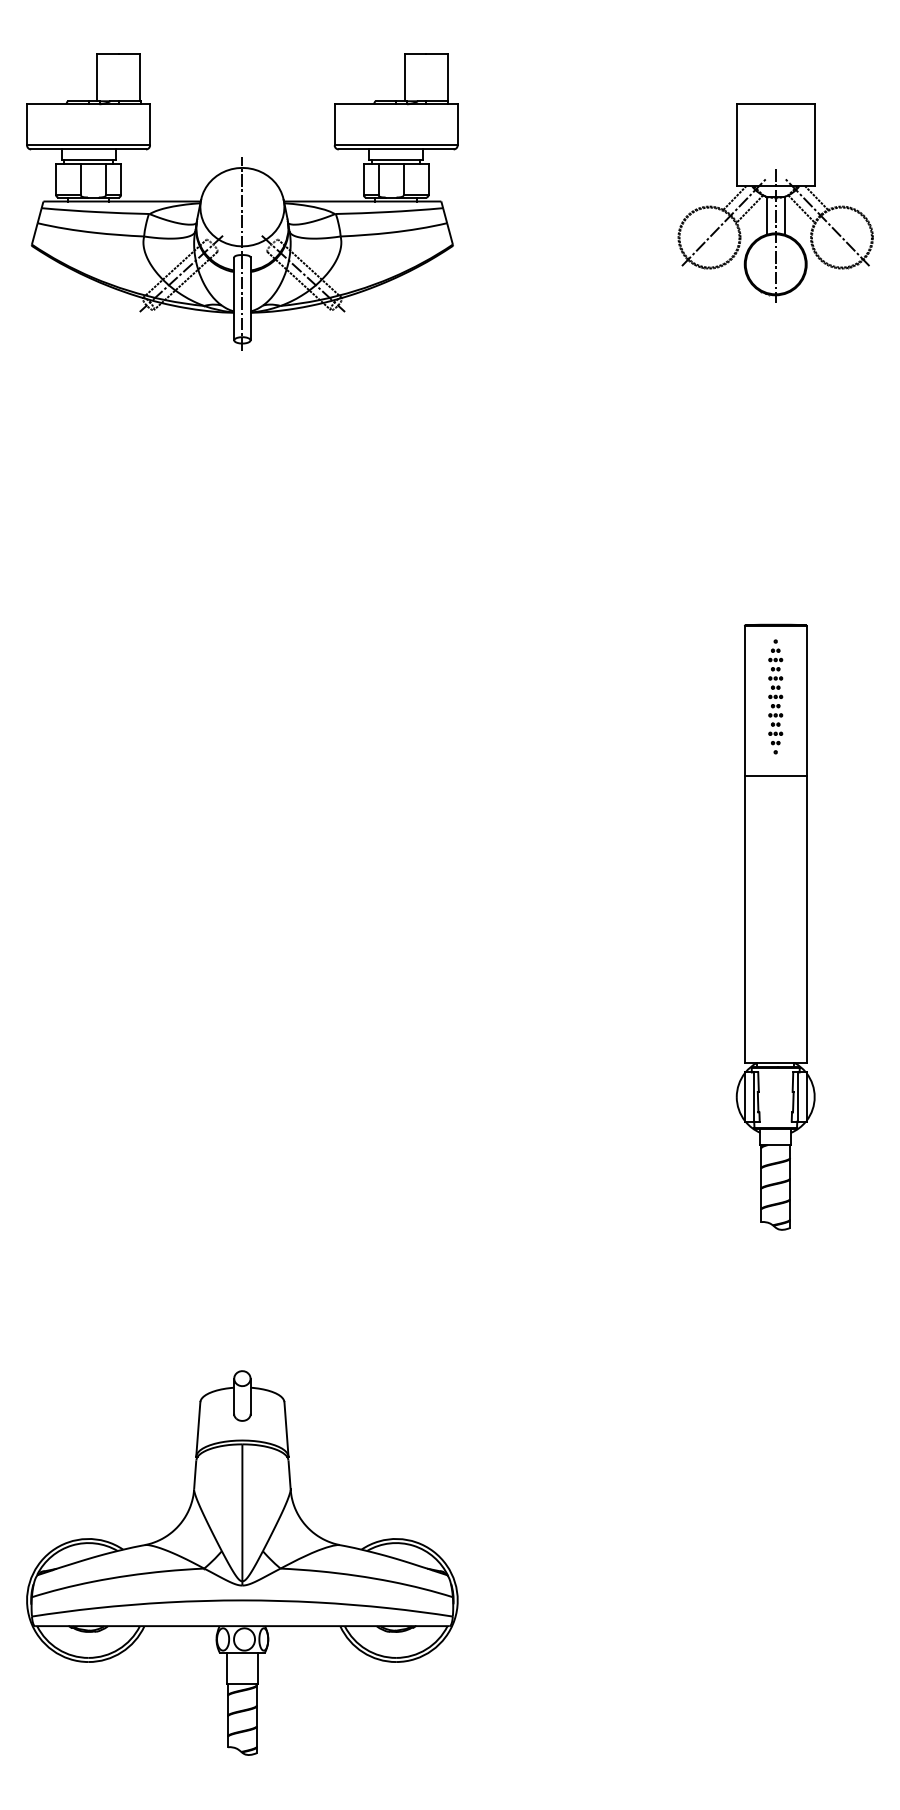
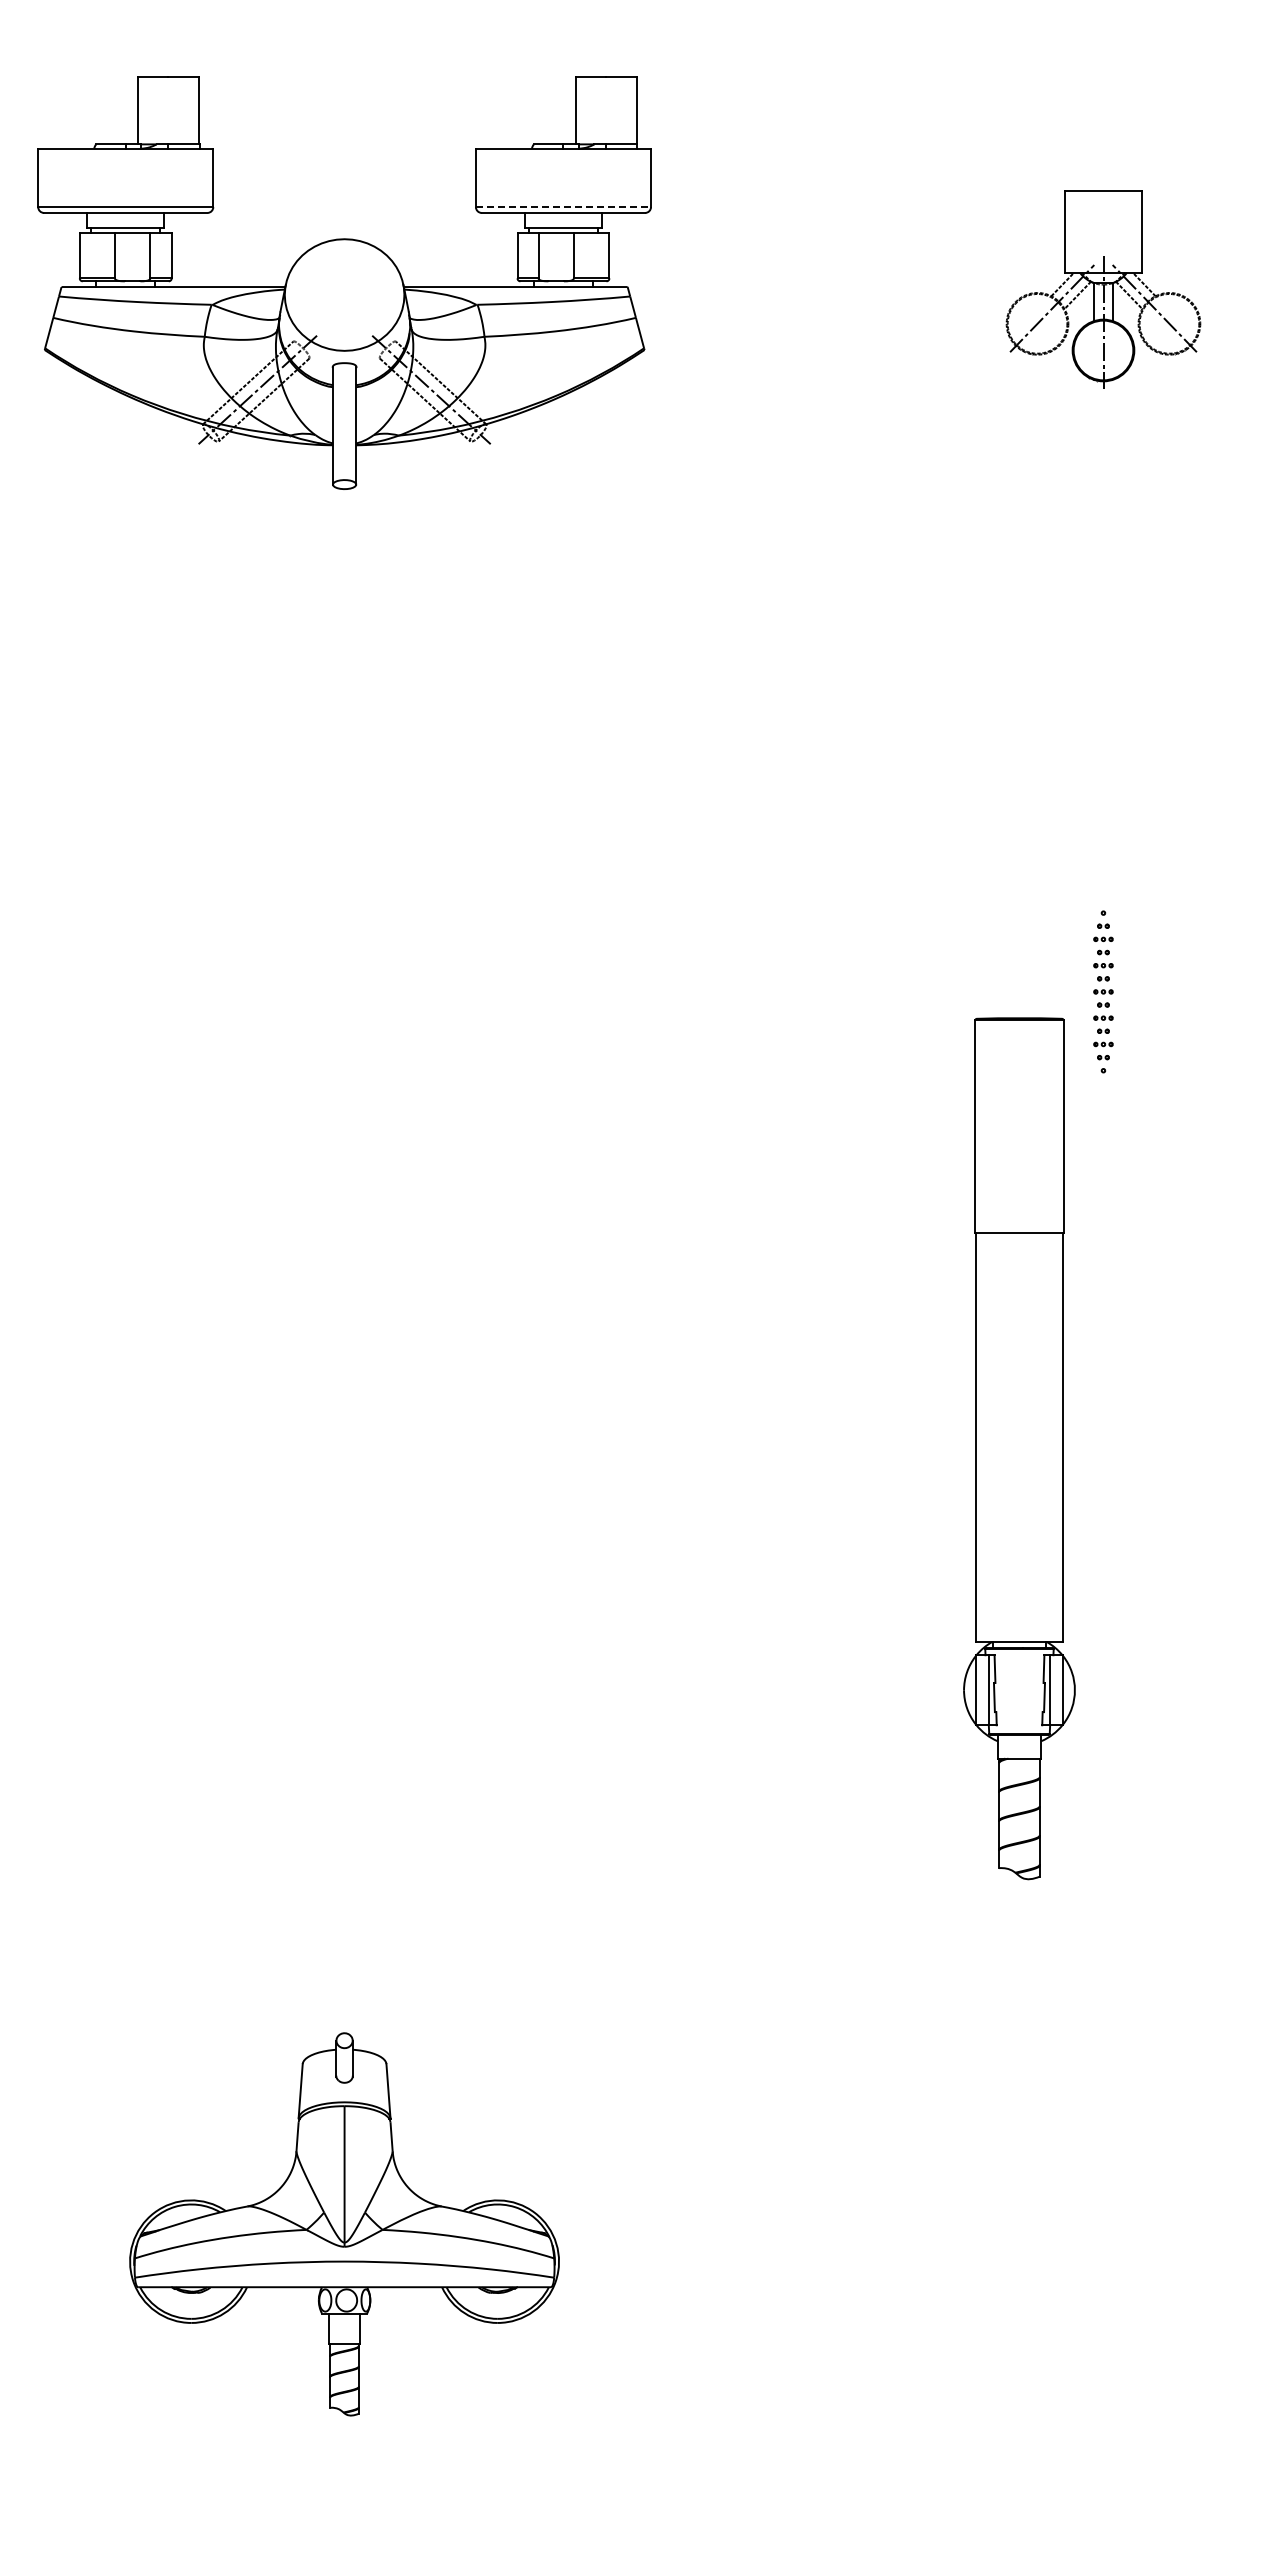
line: (396, 145) -> (563, 207), solid -> dashed
part: (775, 203) -> (1103, 289), size x0.7
line: (242, 253) -> (344, 361), removed
part: (775, 927) -> (1019, 1448), moved
part: (242, 1563) -> (344, 2224), size x0.7

